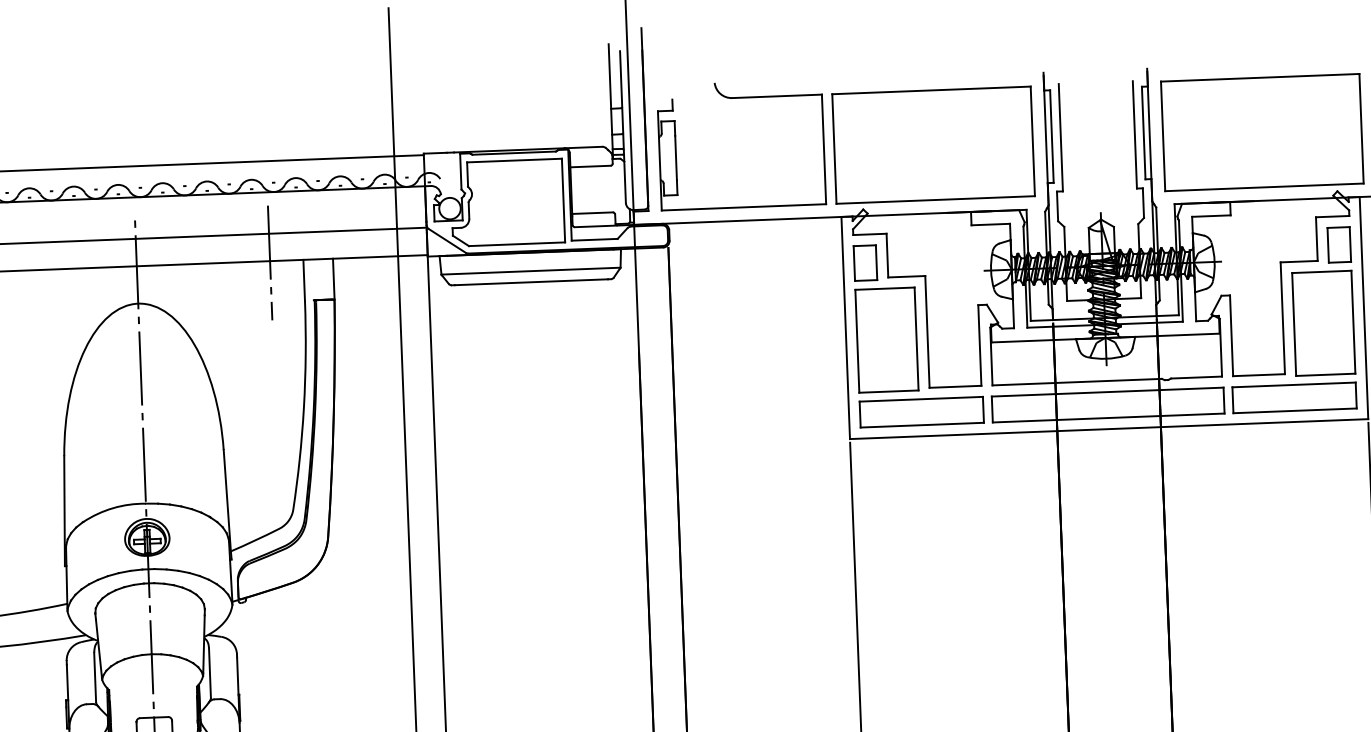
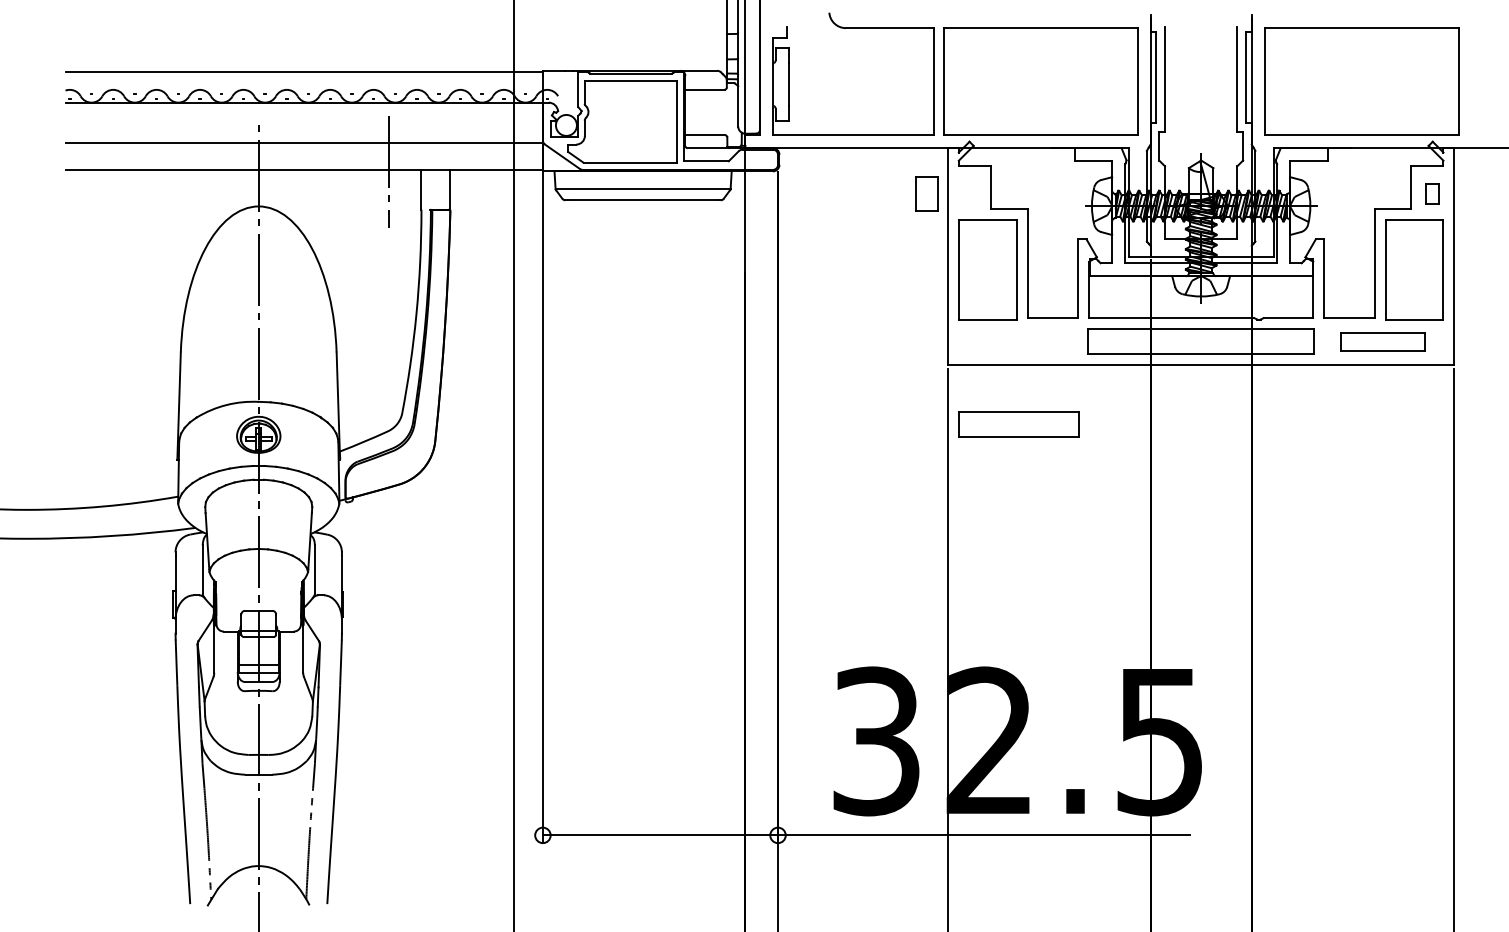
part: (1339, 244) -> (1432, 193), size x0.6
part: (865, 262) -> (926, 193), moved
part: (1293, 397) -> (1382, 341), size x0.7
part: (921, 412) -> (1018, 424), moved

